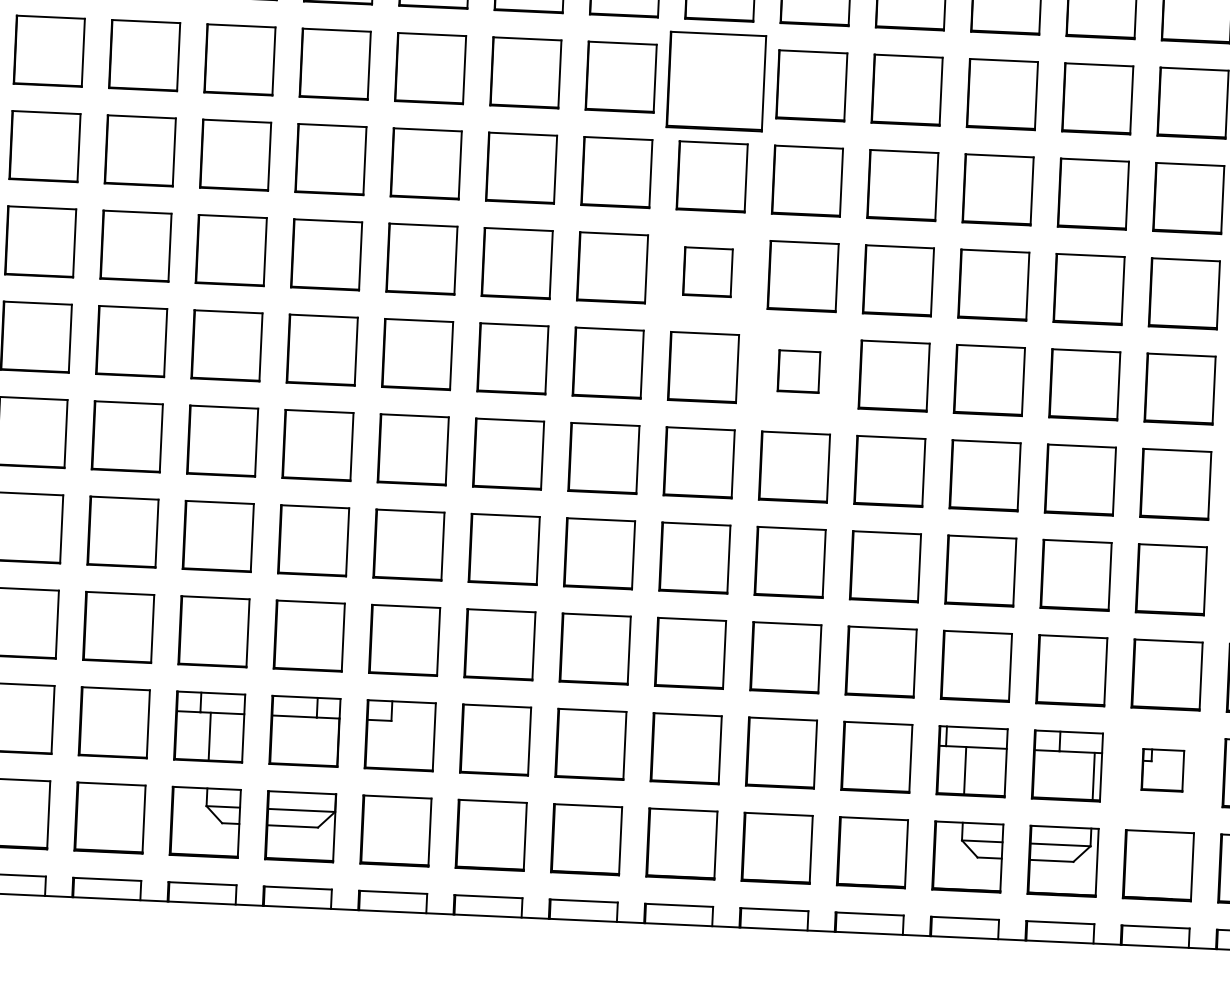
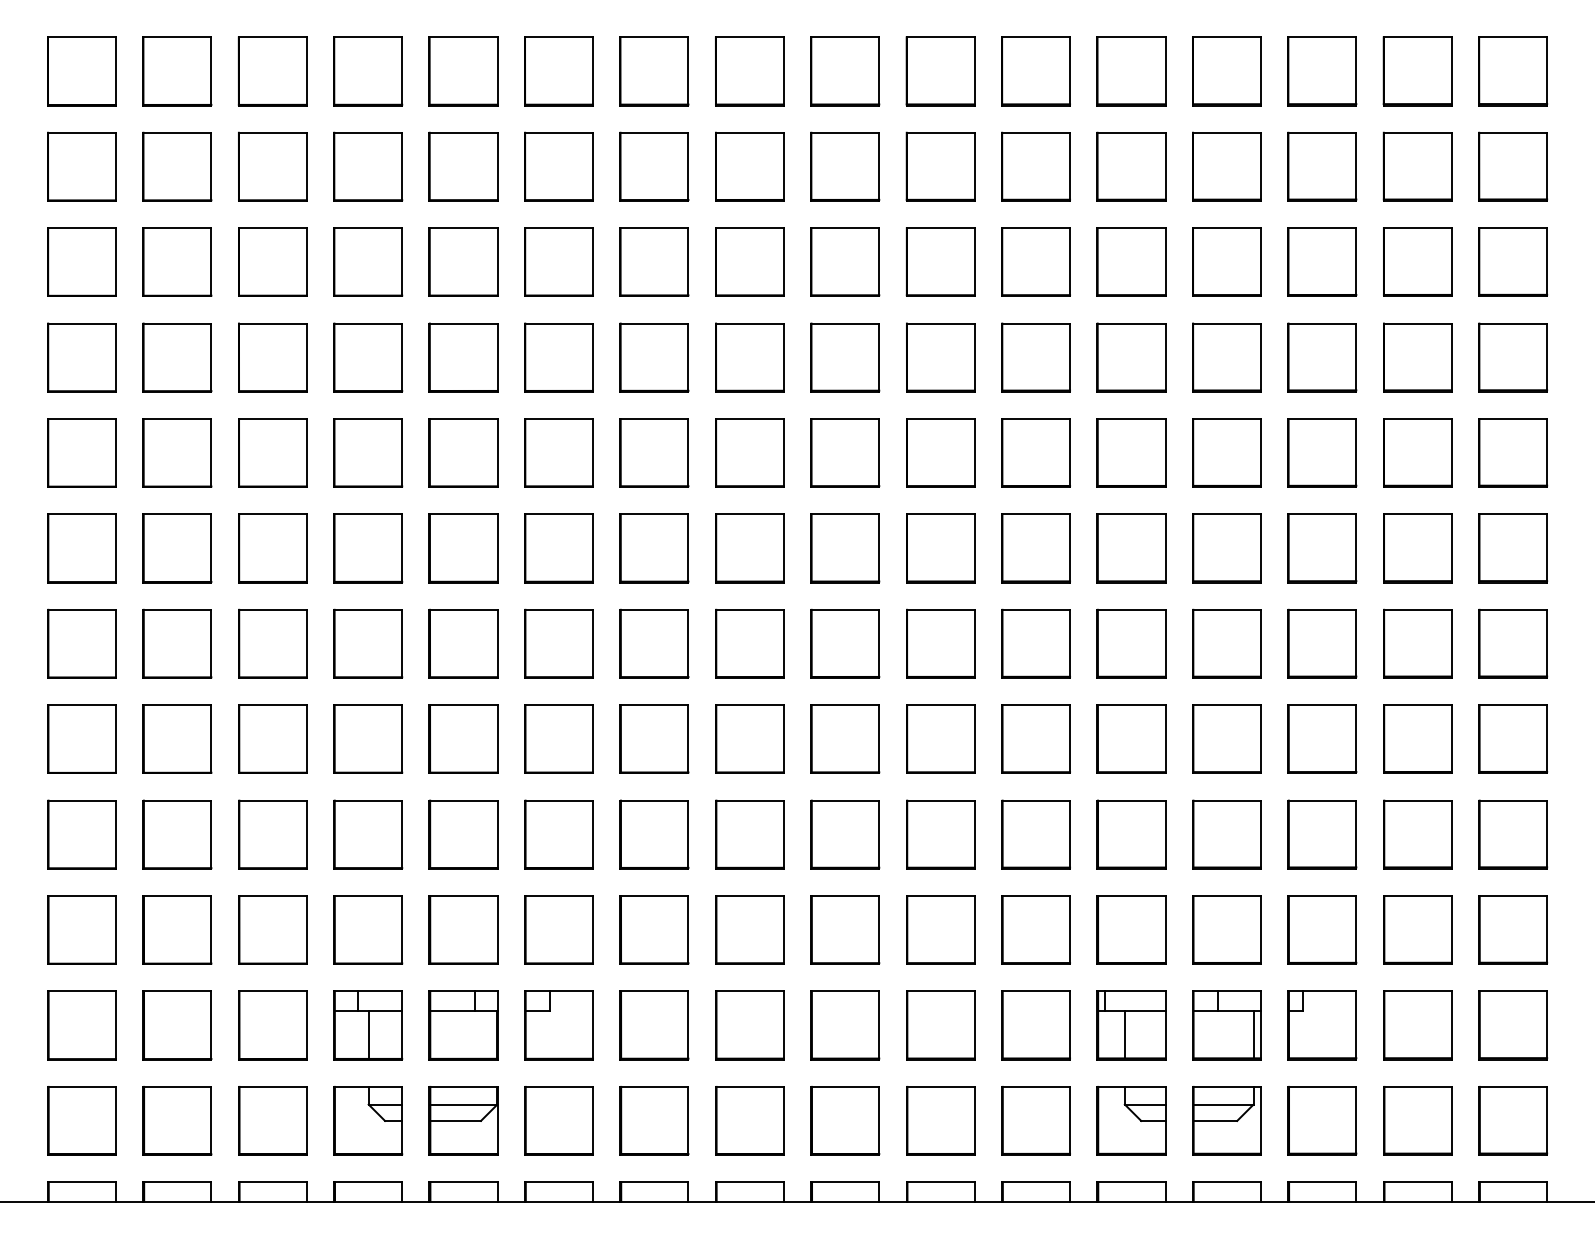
part: (716, 81) -> (845, 357), size x0.71
part: (708, 272) -> (845, 548), size x1.43
part: (798, 371) -> (940, 643), size x1.67
part: (1162, 770) -> (1322, 1025), size x1.67

